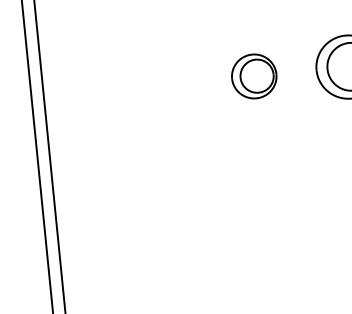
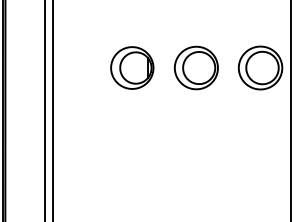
part: (254, 75) -> (196, 67), size x1.43
part: (160, 85) -> (132, 67), added

